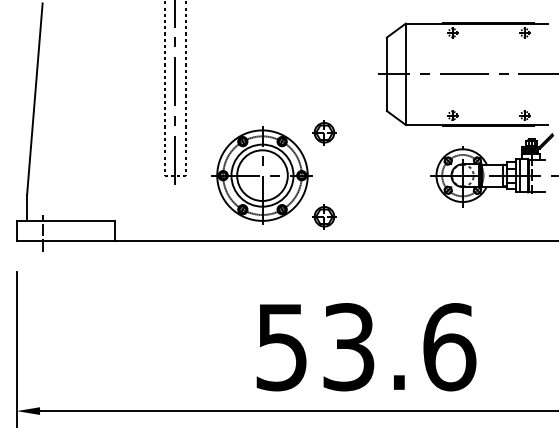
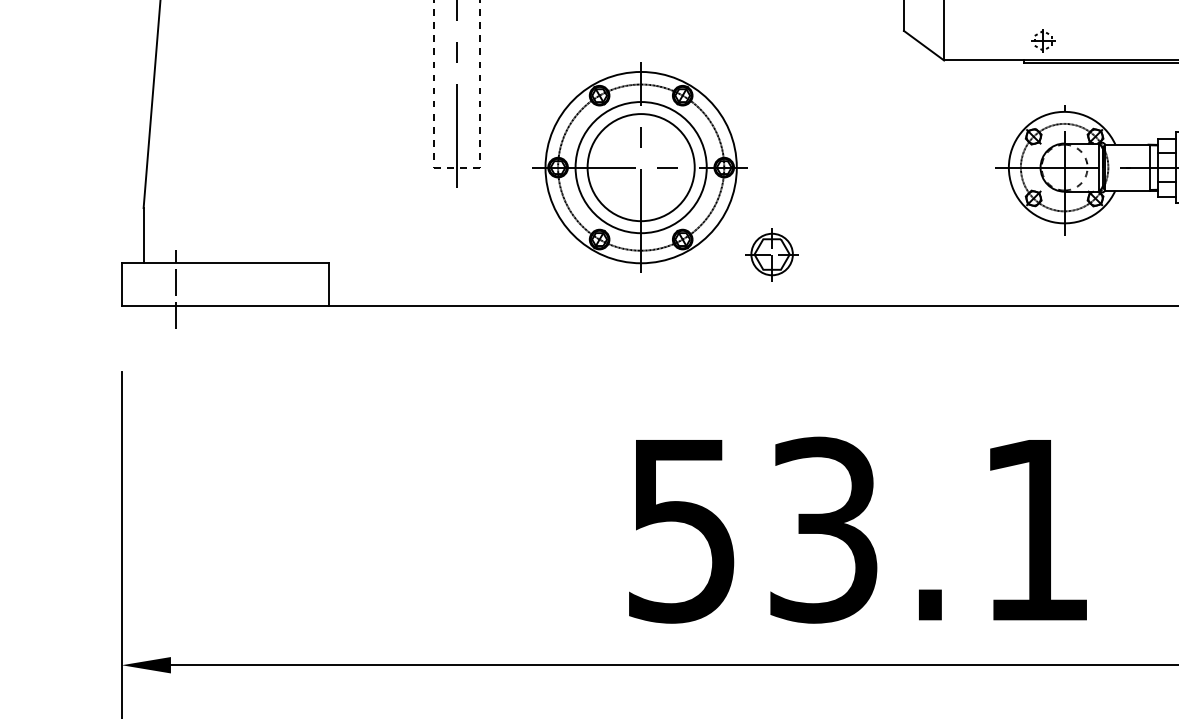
part: (324, 132) -> (772, 76), removed
text: (449, 347) -> (1036, 530), 53.6 -> 53.1

